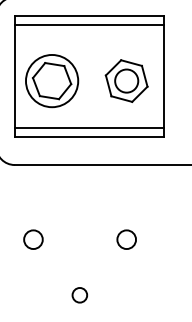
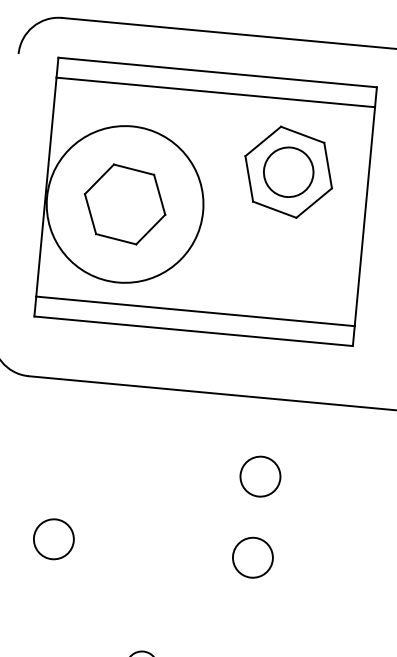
circle: (51, 80) -> (123, 203), size x1.4
part: (126, 80) -> (288, 170), moved
circle: (126, 201) -> (260, 476), added

